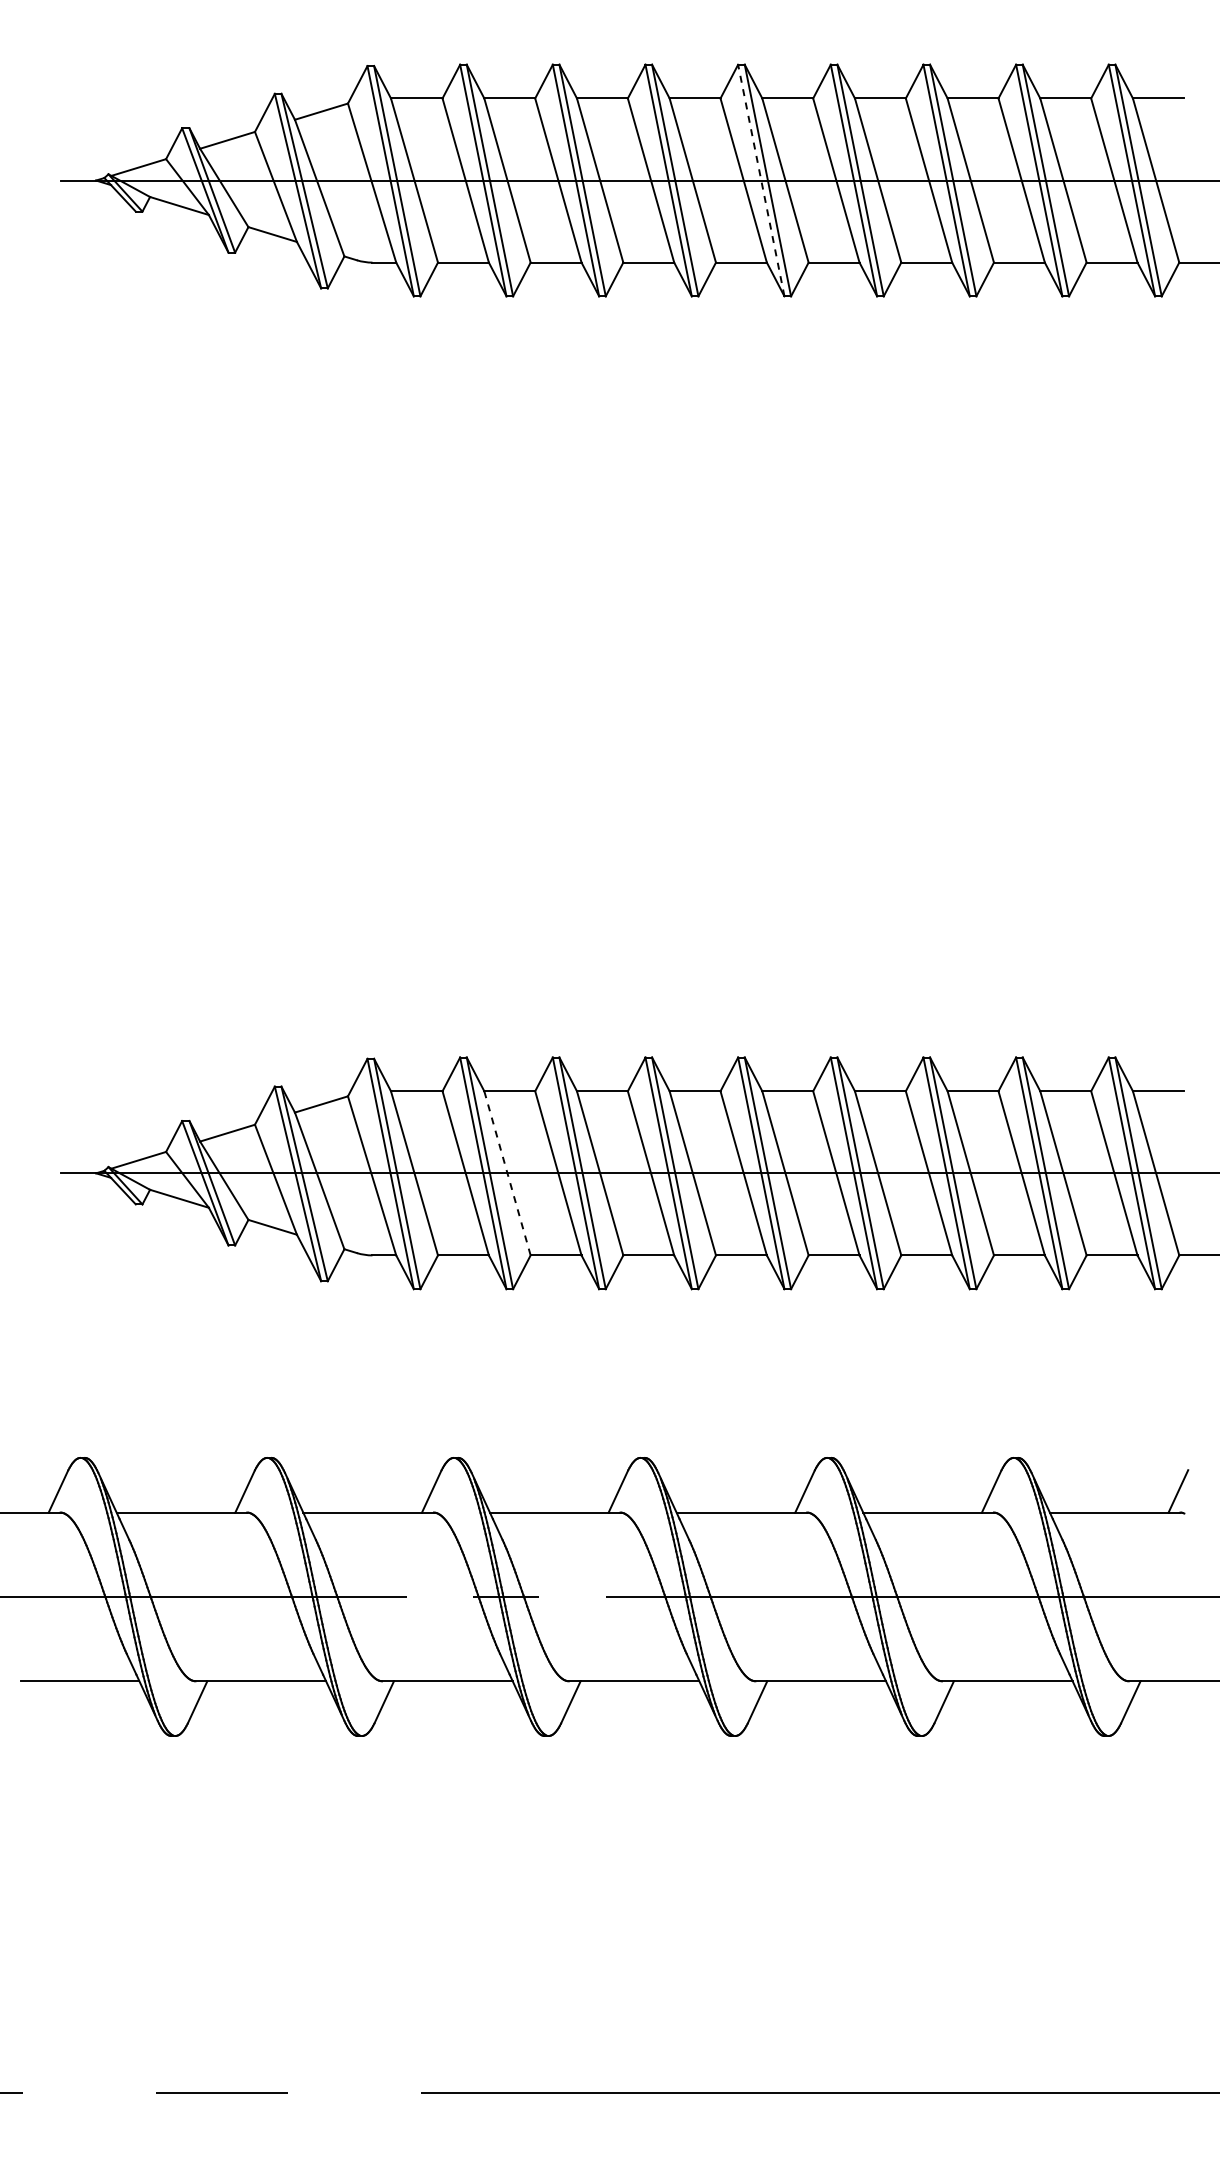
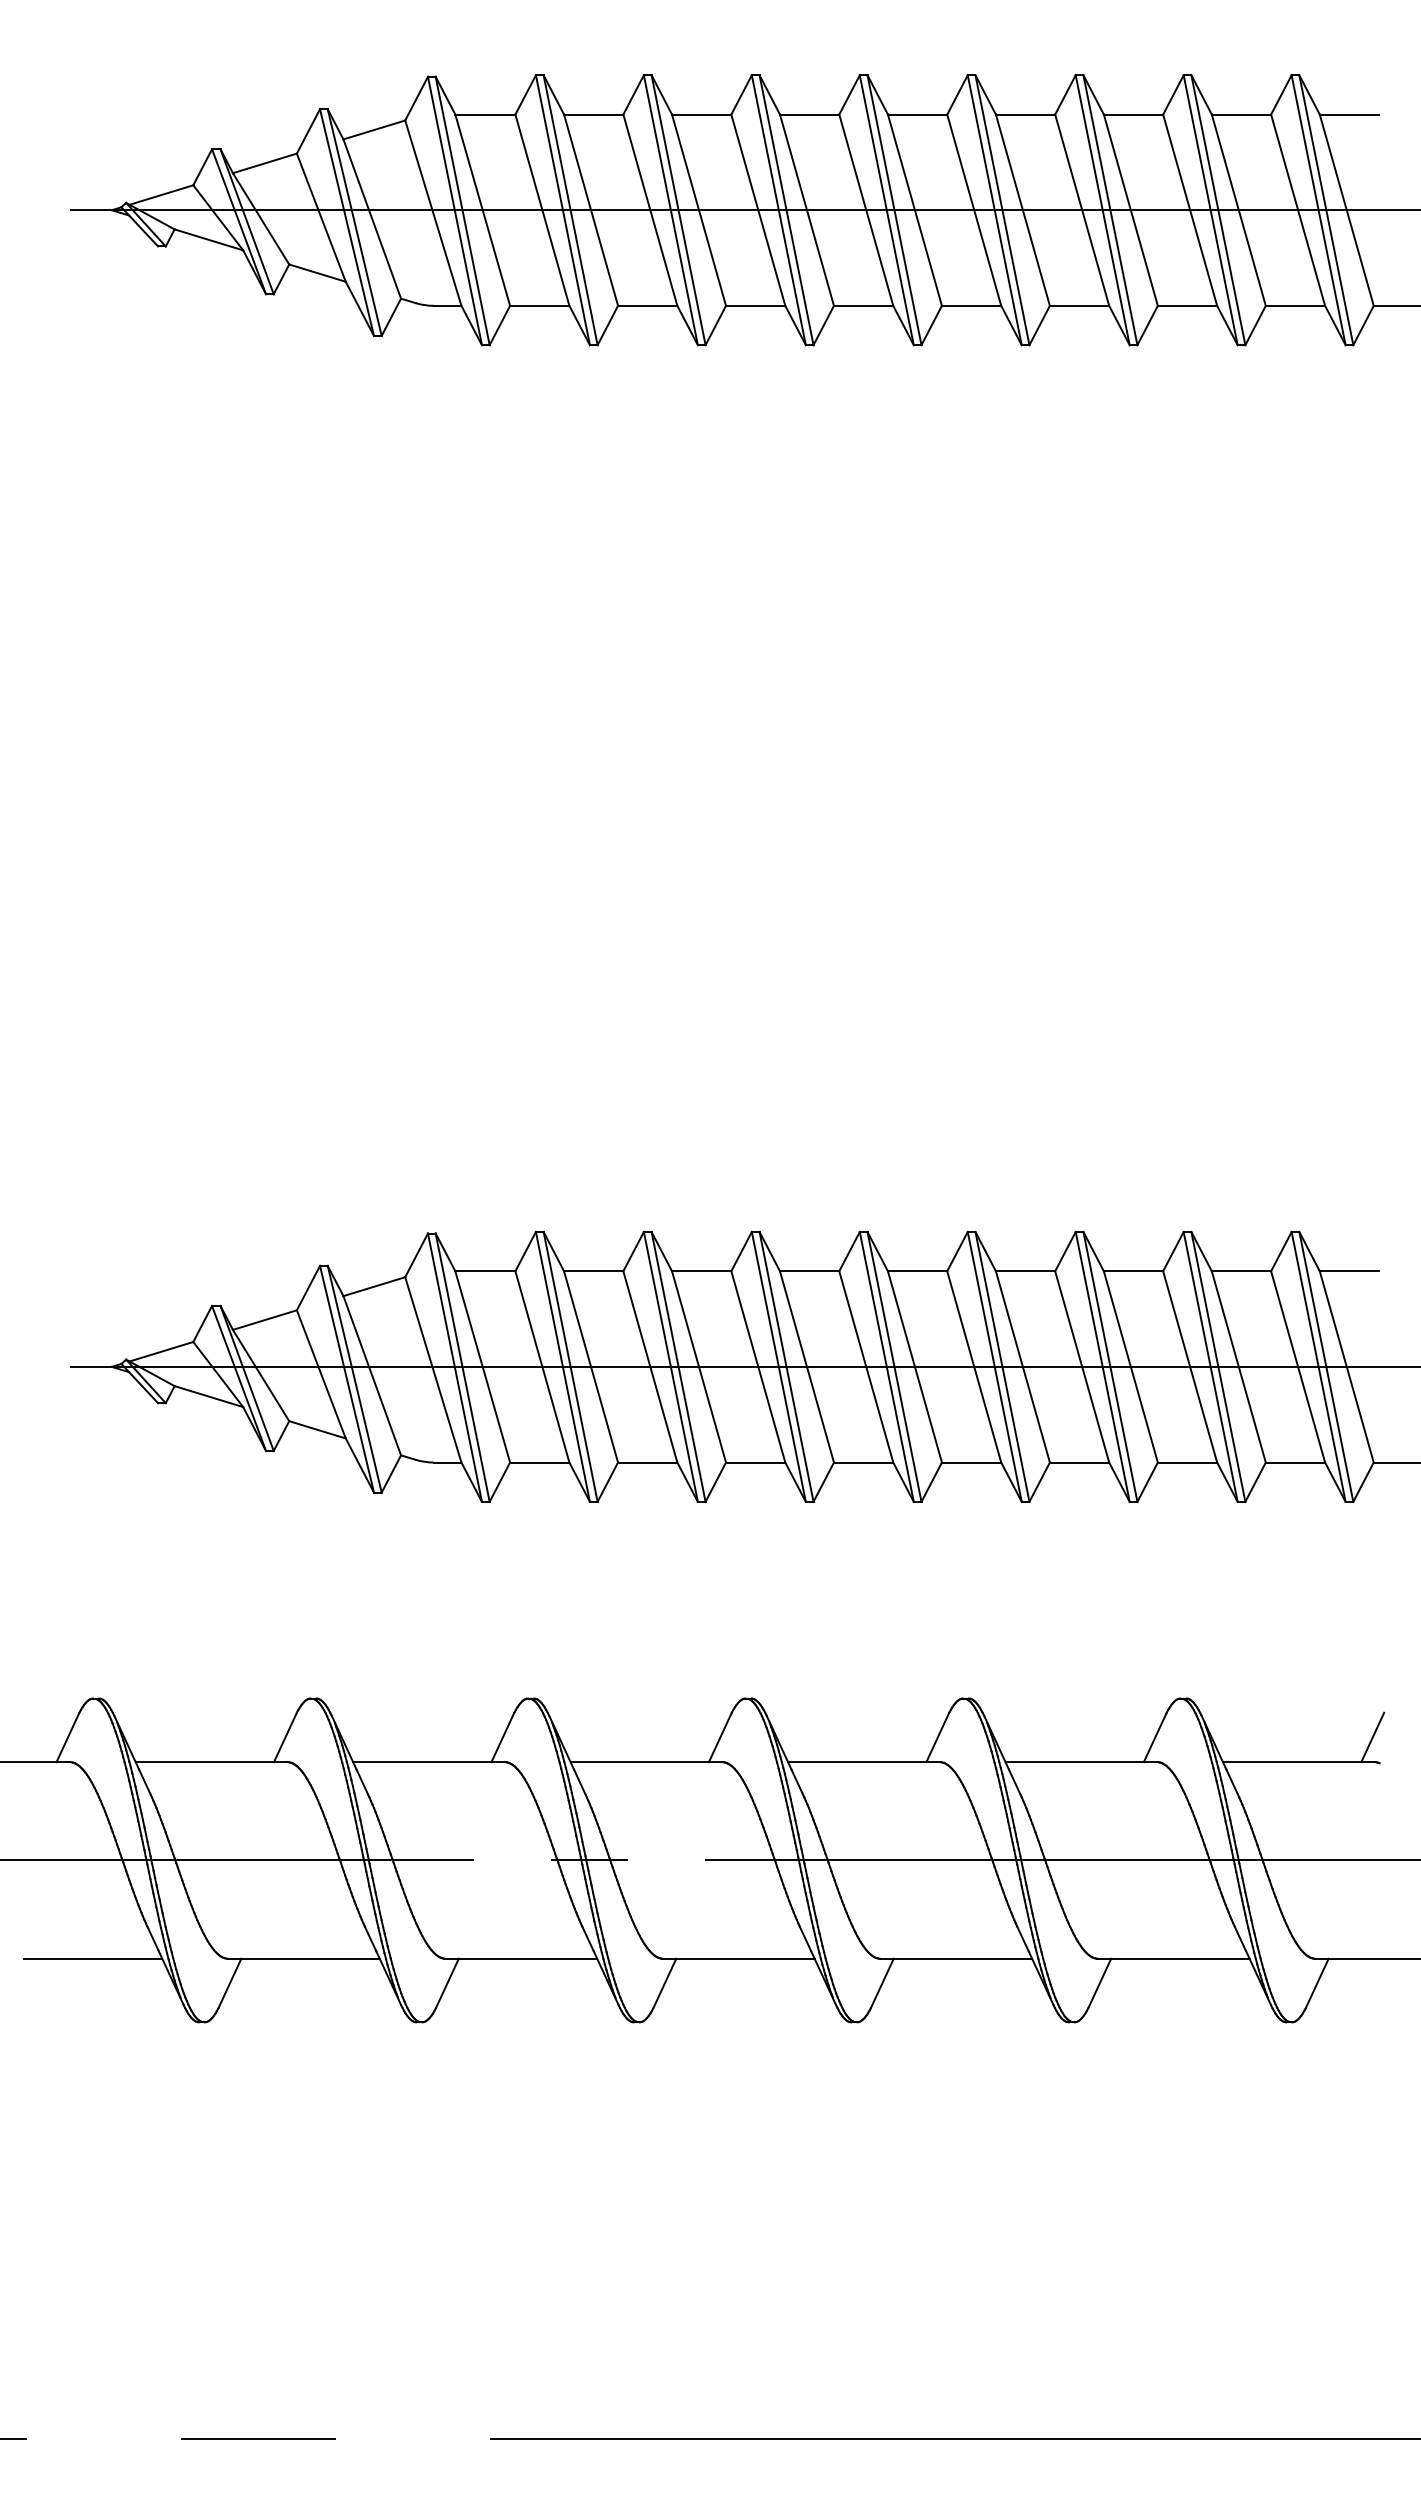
line: (761, 180) -> (887, 210), dashed -> solid
line: (507, 1172) -> (591, 1365), dashed -> solid

